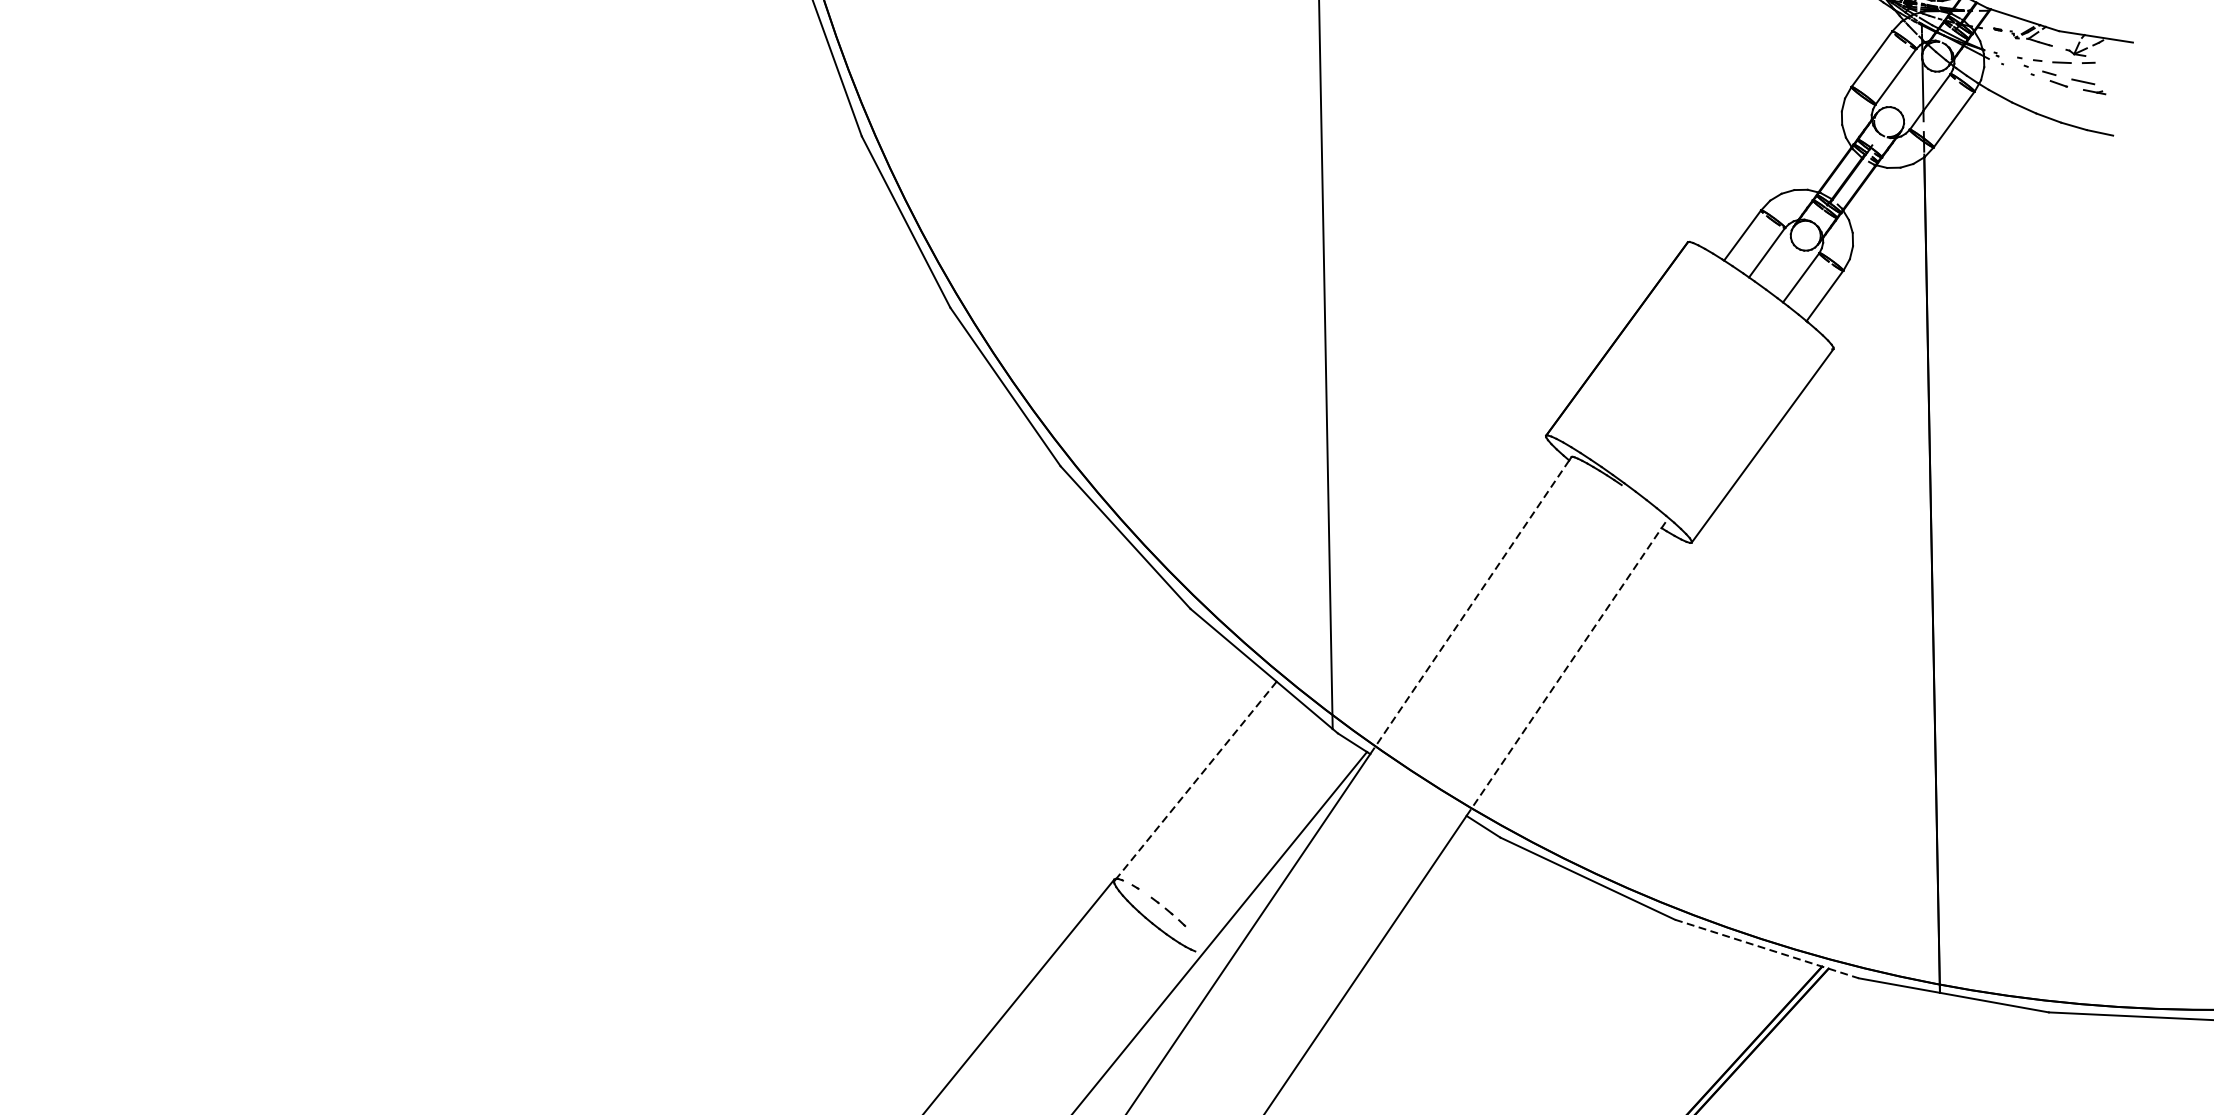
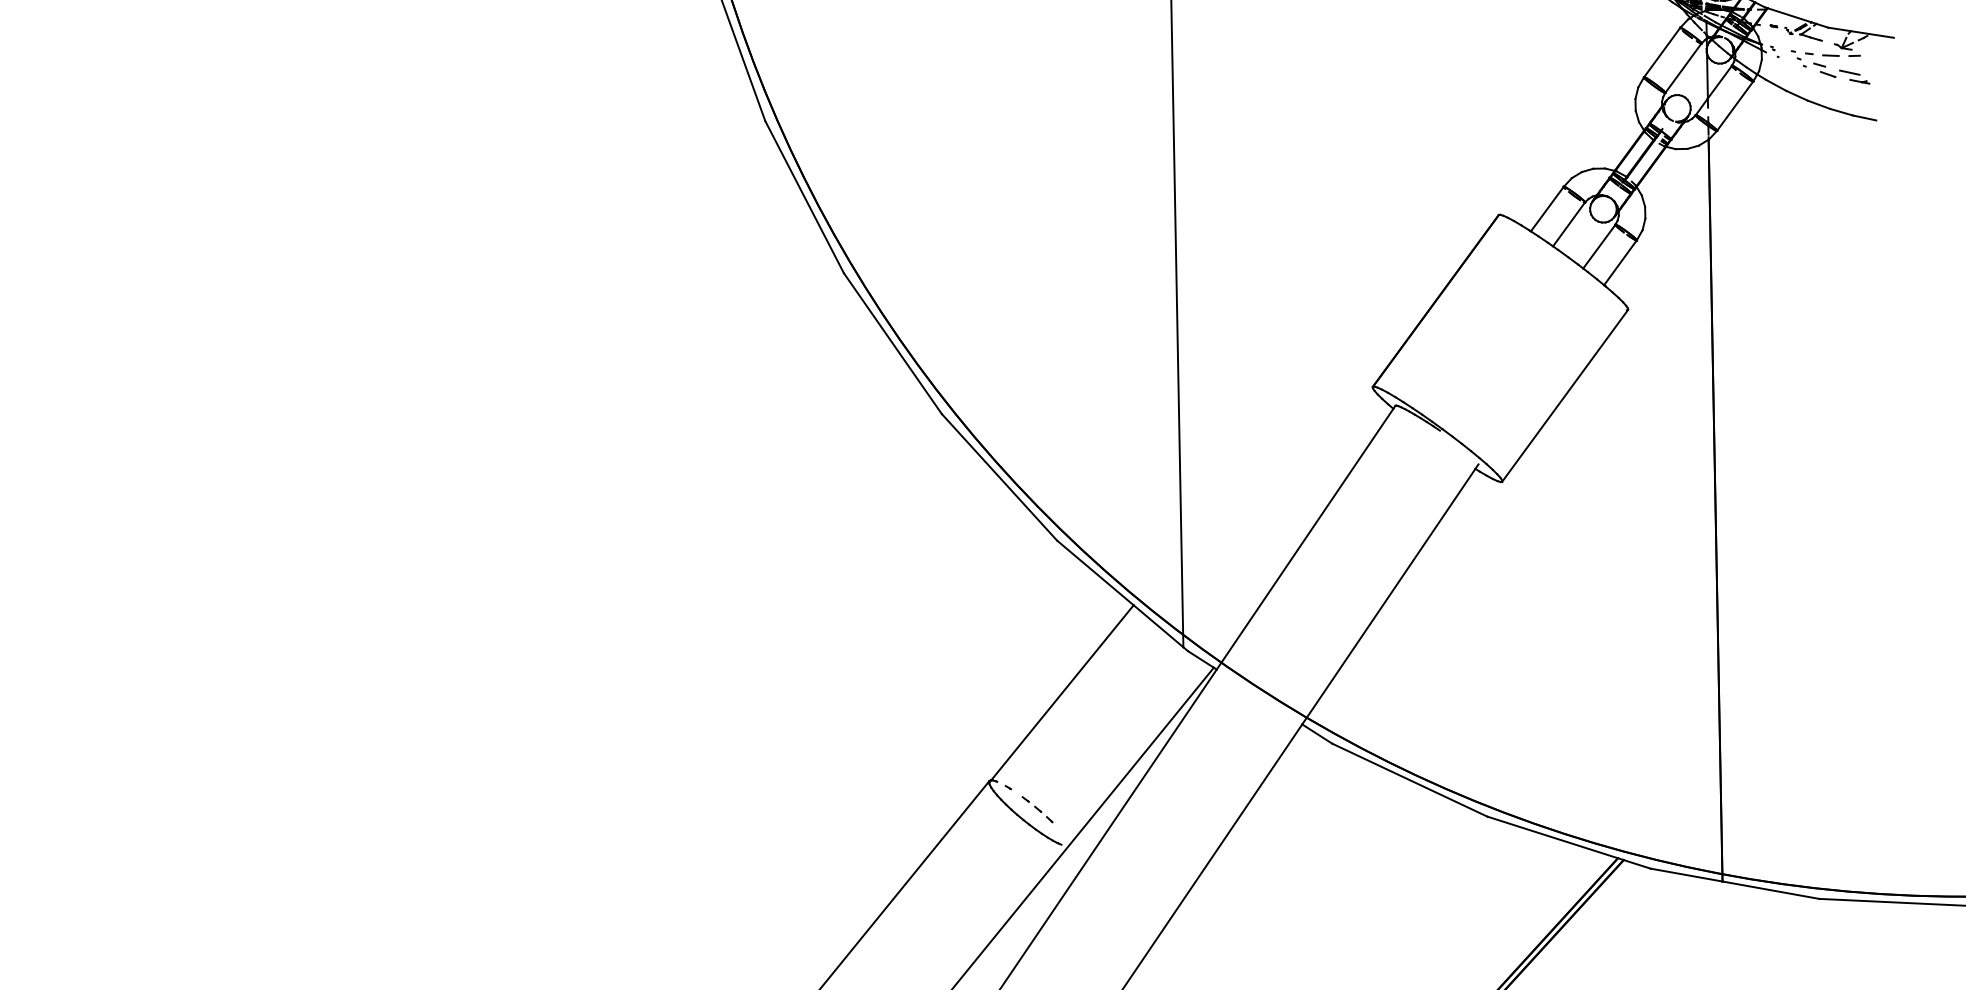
line: (1469, 607) -> (1304, 539), dashed -> solid
line: (1564, 671) -> (1389, 596), dashed -> solid
line: (1196, 779) -> (1062, 692), dashed -> solid
line: (1766, 948) -> (1568, 842), dashed -> solid

